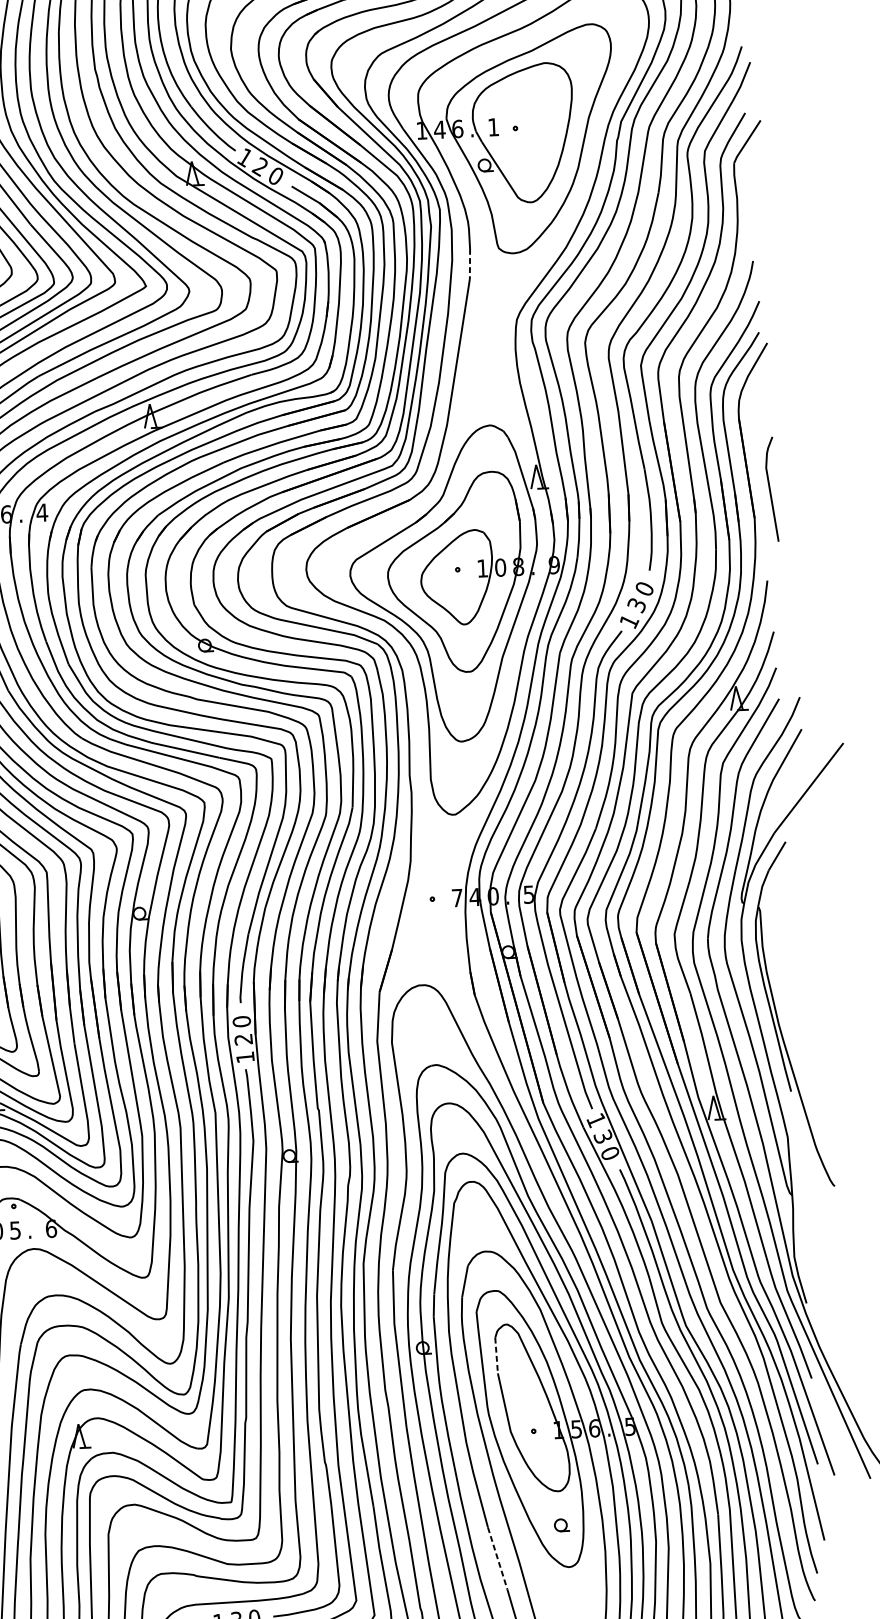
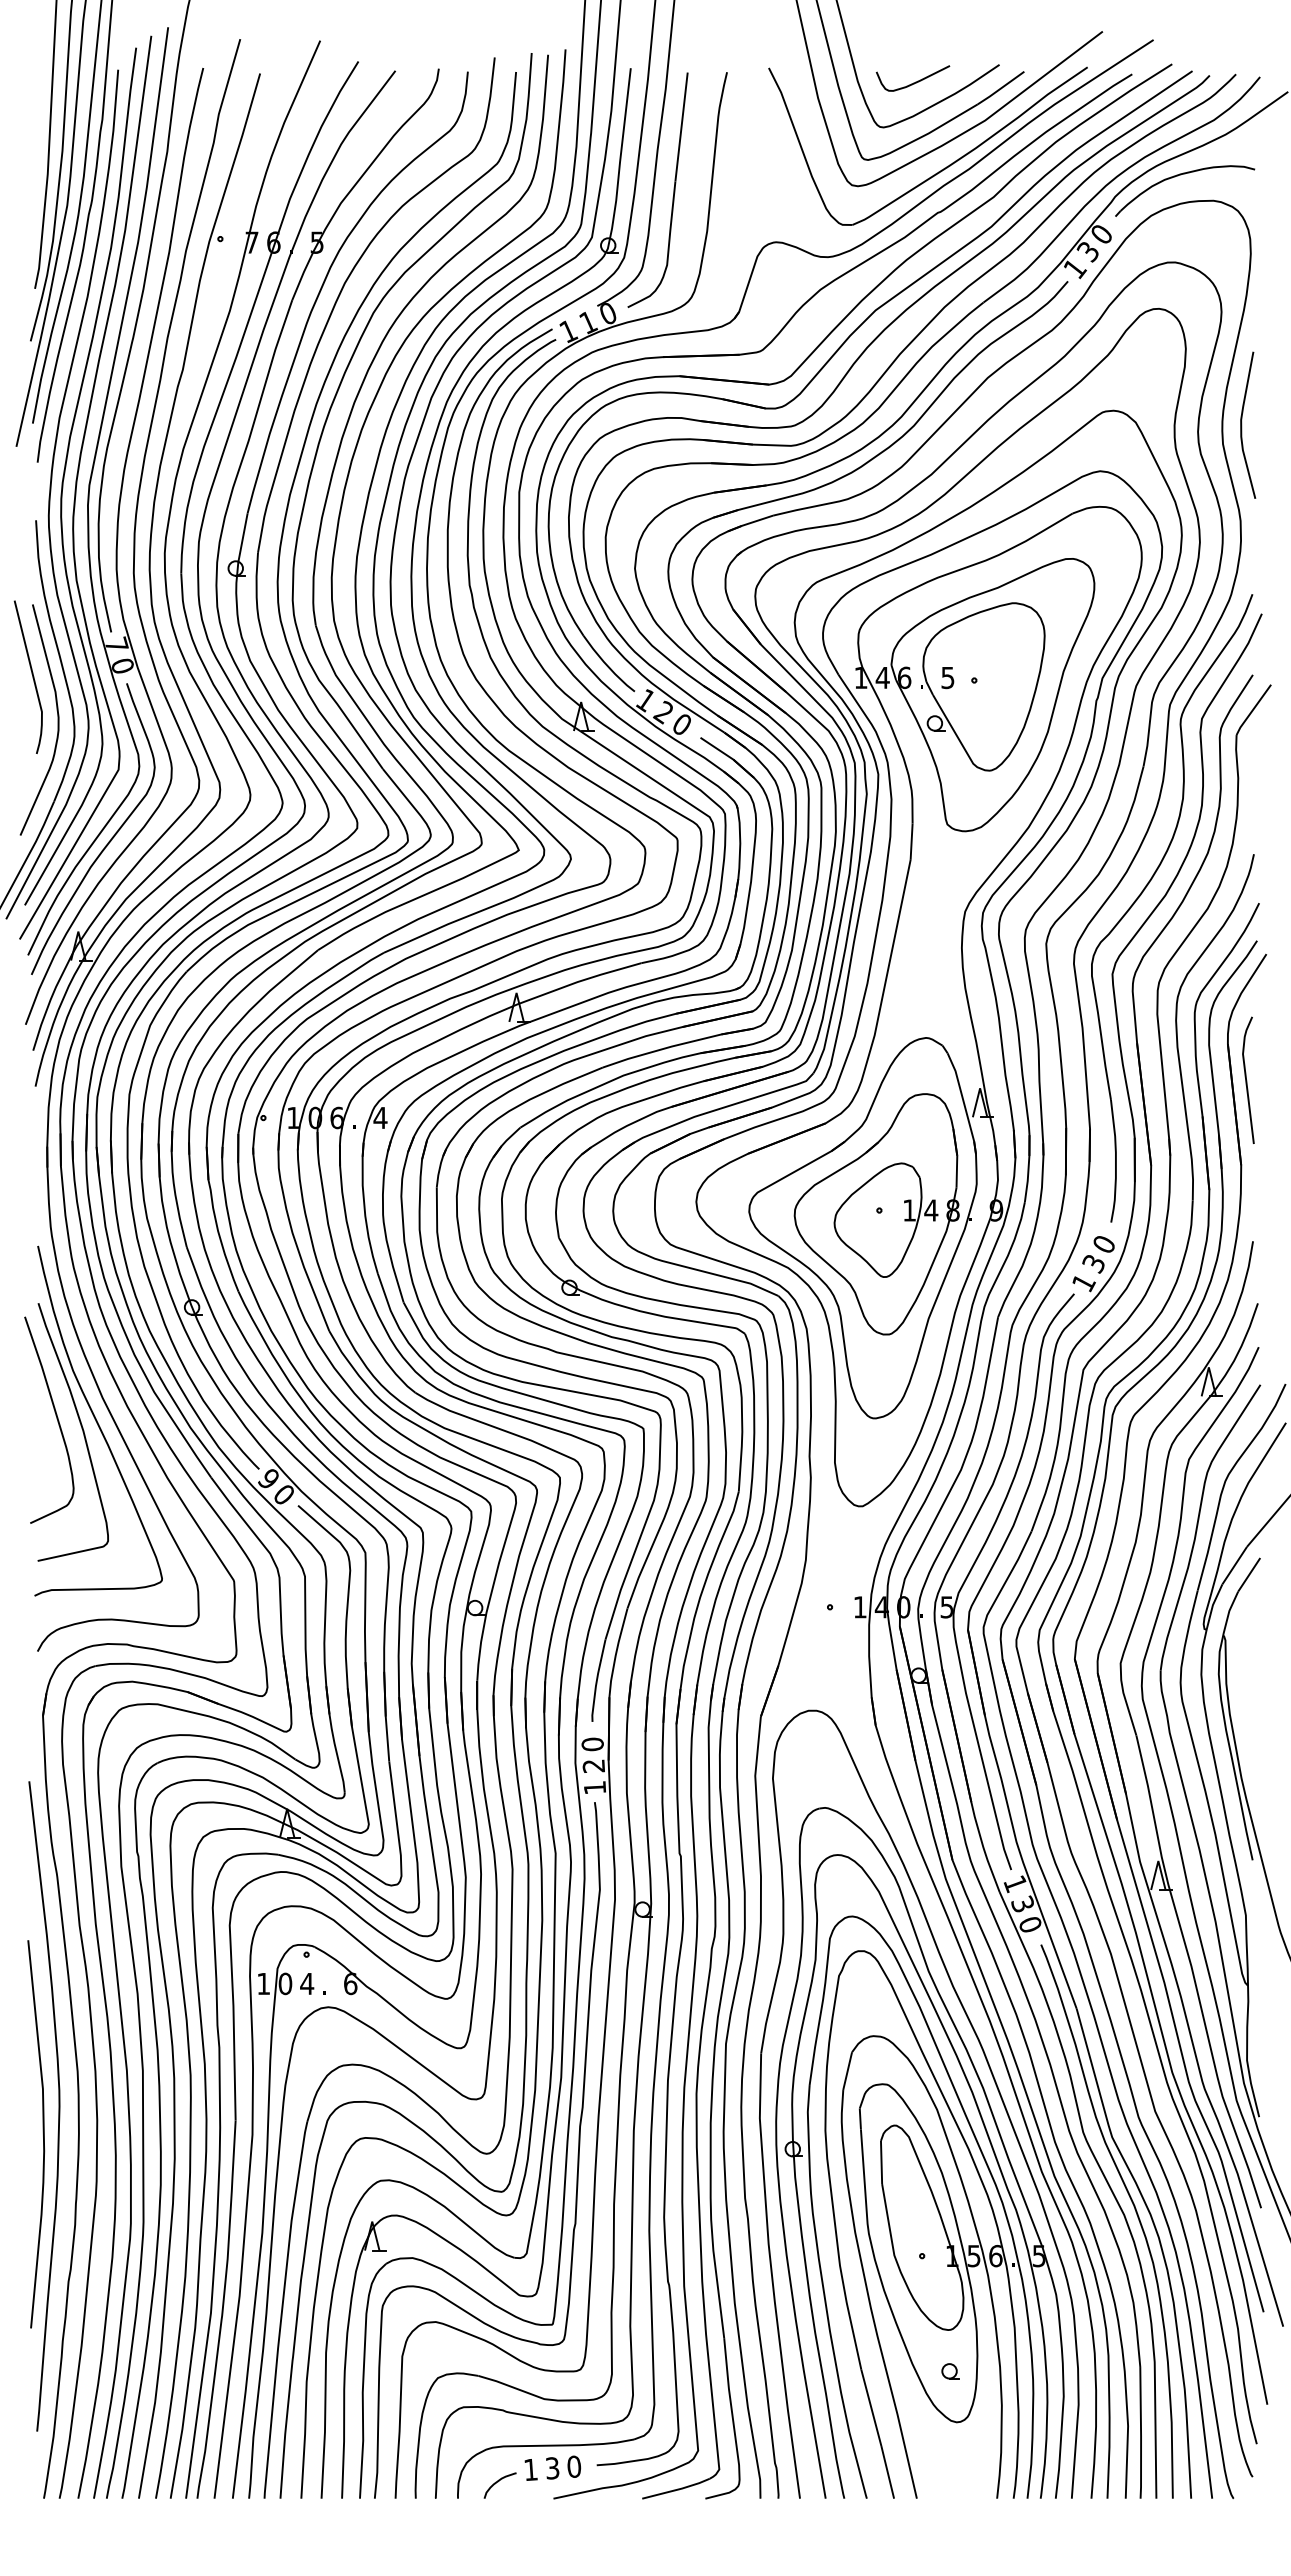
text: (493, 127) -> (947, 678), 1 -> 5
line: (469, 264) -> (911, 842), dashed -> solid
line: (770, 489) -> (1247, 1080), moved
text: (500, 567) -> (931, 1210), 0 -> 4
text: (457, 898) -> (860, 1607), 7 -> 1
text: (15, 1230) -> (307, 1984), 5 -> 4
line: (496, 1355) -> (881, 2162), dashed -> solid
line: (497, 1559) -> (871, 2408), dashed -> solid

